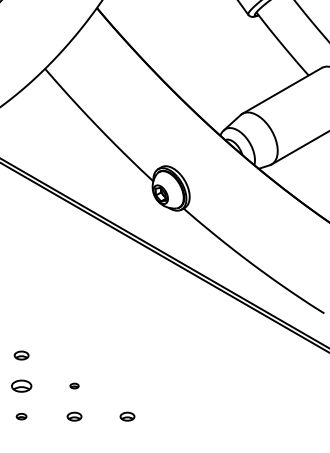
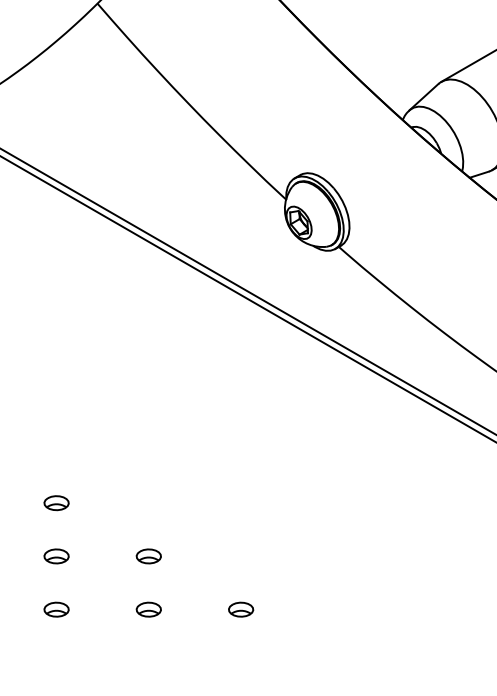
part: (21, 385) -> (56, 555), size x0.71
part: (74, 385) -> (148, 555), size x1.67
part: (21, 416) -> (56, 609), size x1.43

